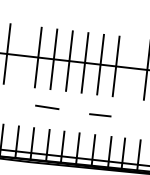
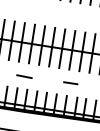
line: (22, 55) -> (21, 42), added
line: (131, 68) -> (92, 53), added
line: (47, 107) -> (24, 76), moved

